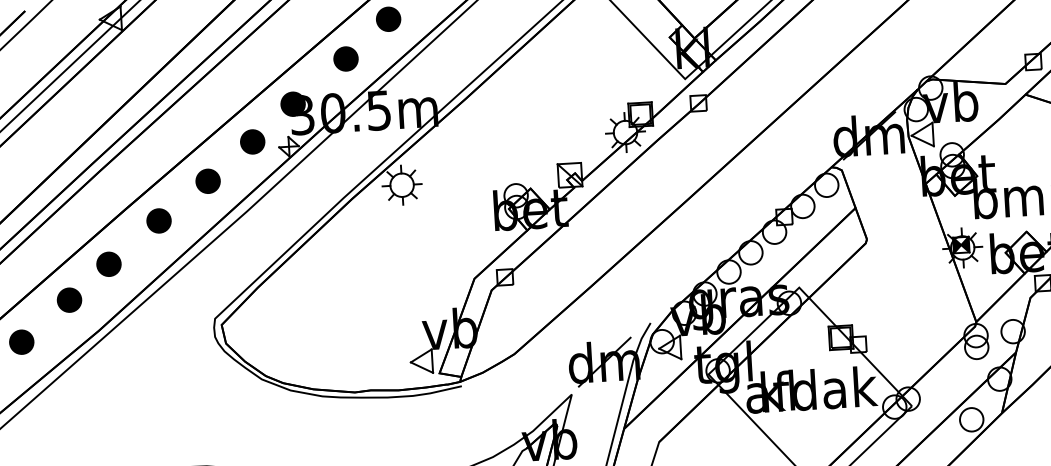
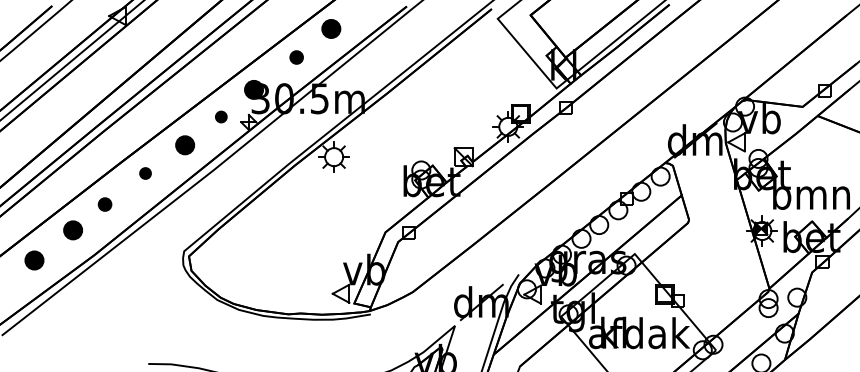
part: (345, 58) -> (296, 57), size x0.7
part: (253, 141) -> (221, 116), size x0.6
part: (158, 220) -> (145, 173), size x0.6
part: (108, 264) -> (104, 204), size x0.7

